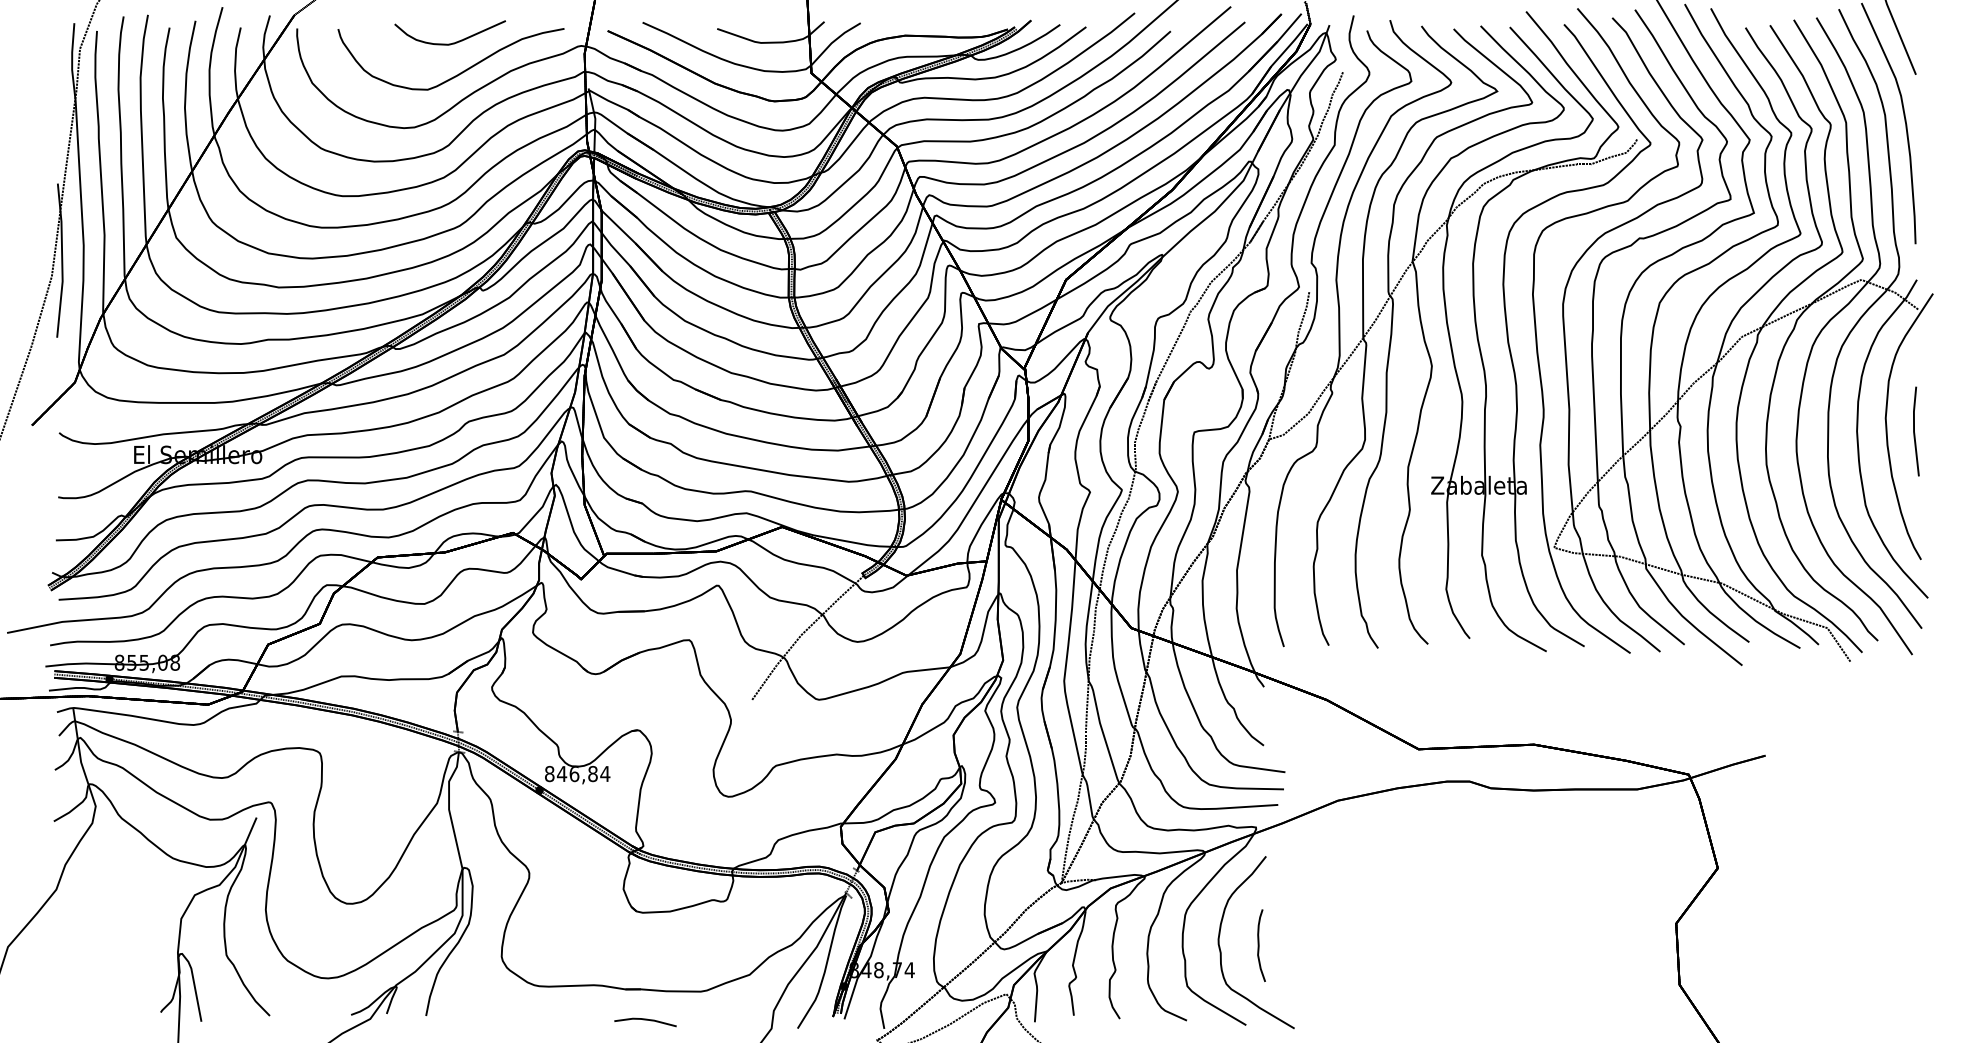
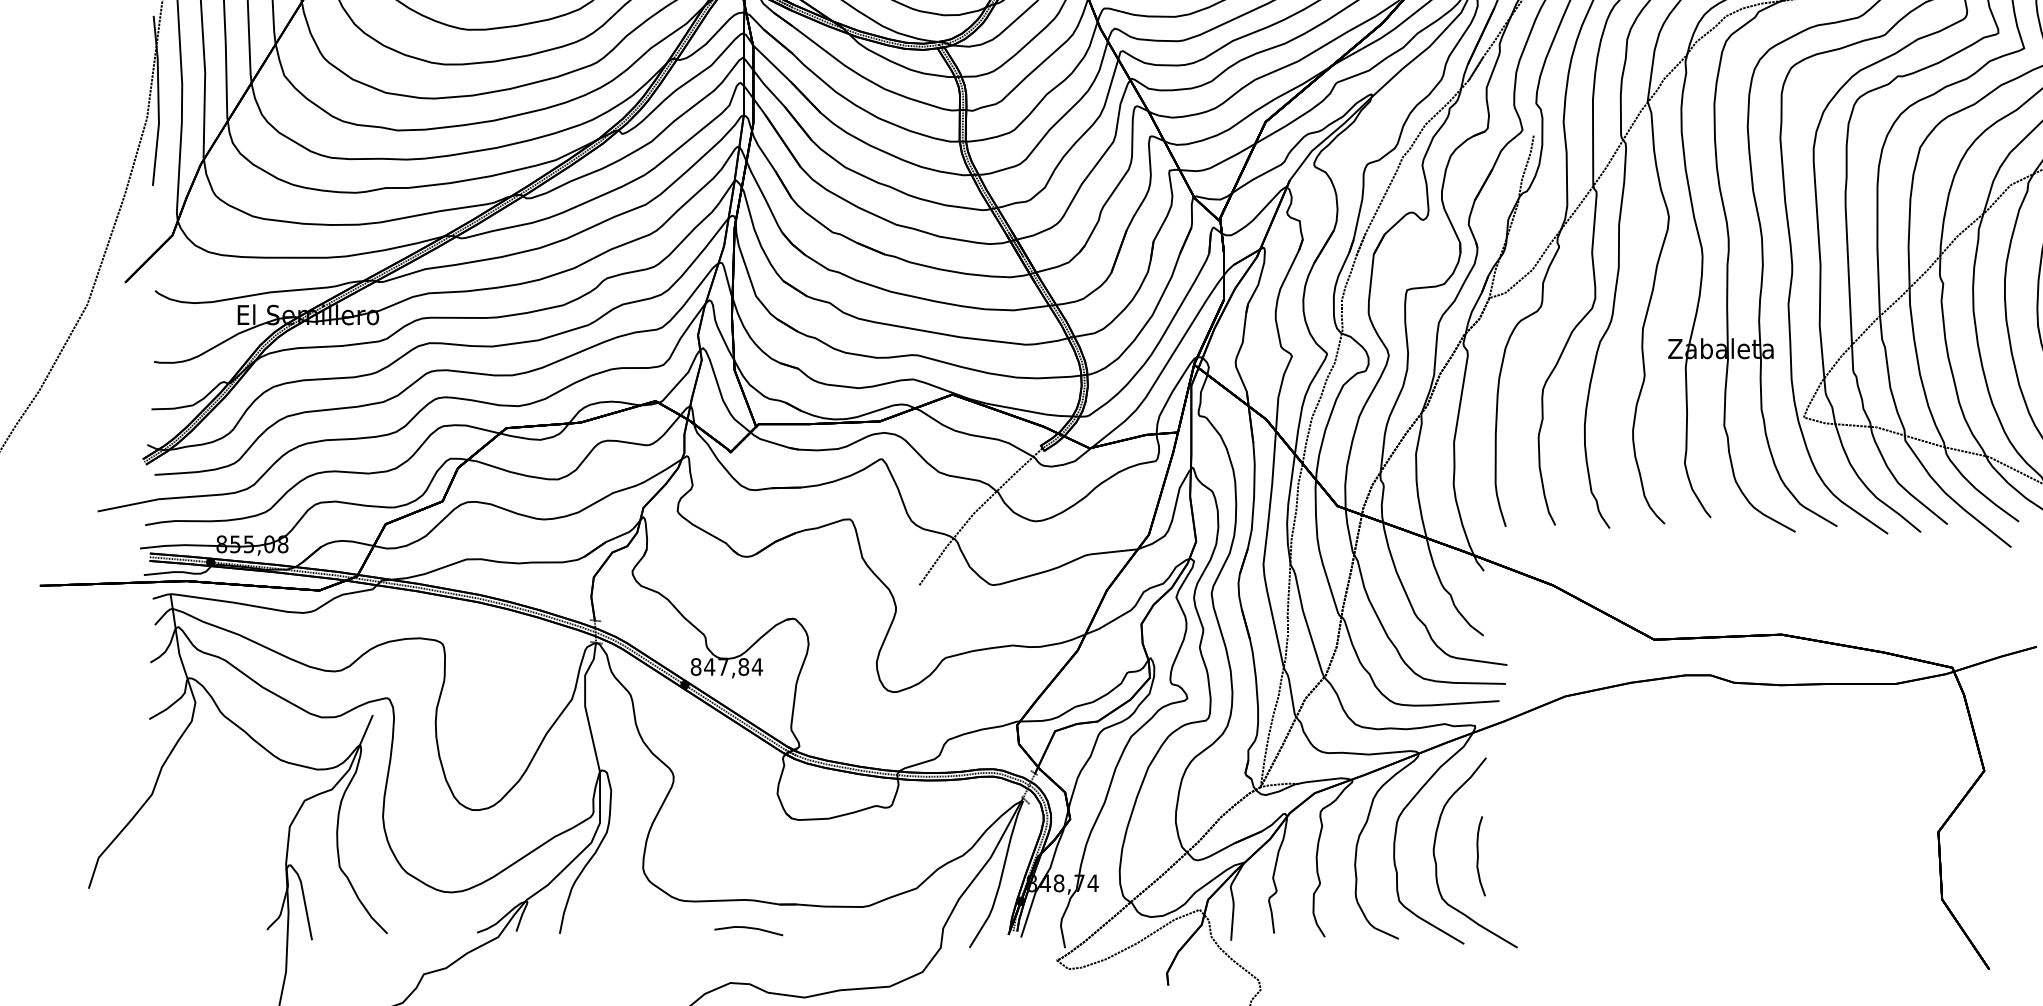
text: (574, 774) -> (723, 667), 846,84 -> 847,84
line: (645, 1020) -> (748, 928), moved

